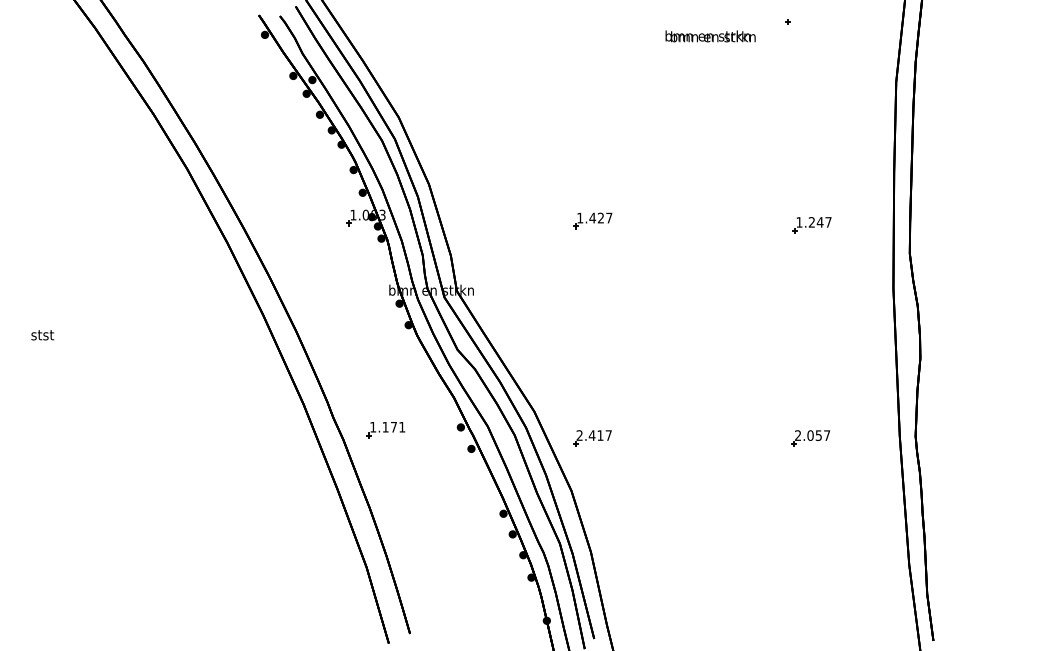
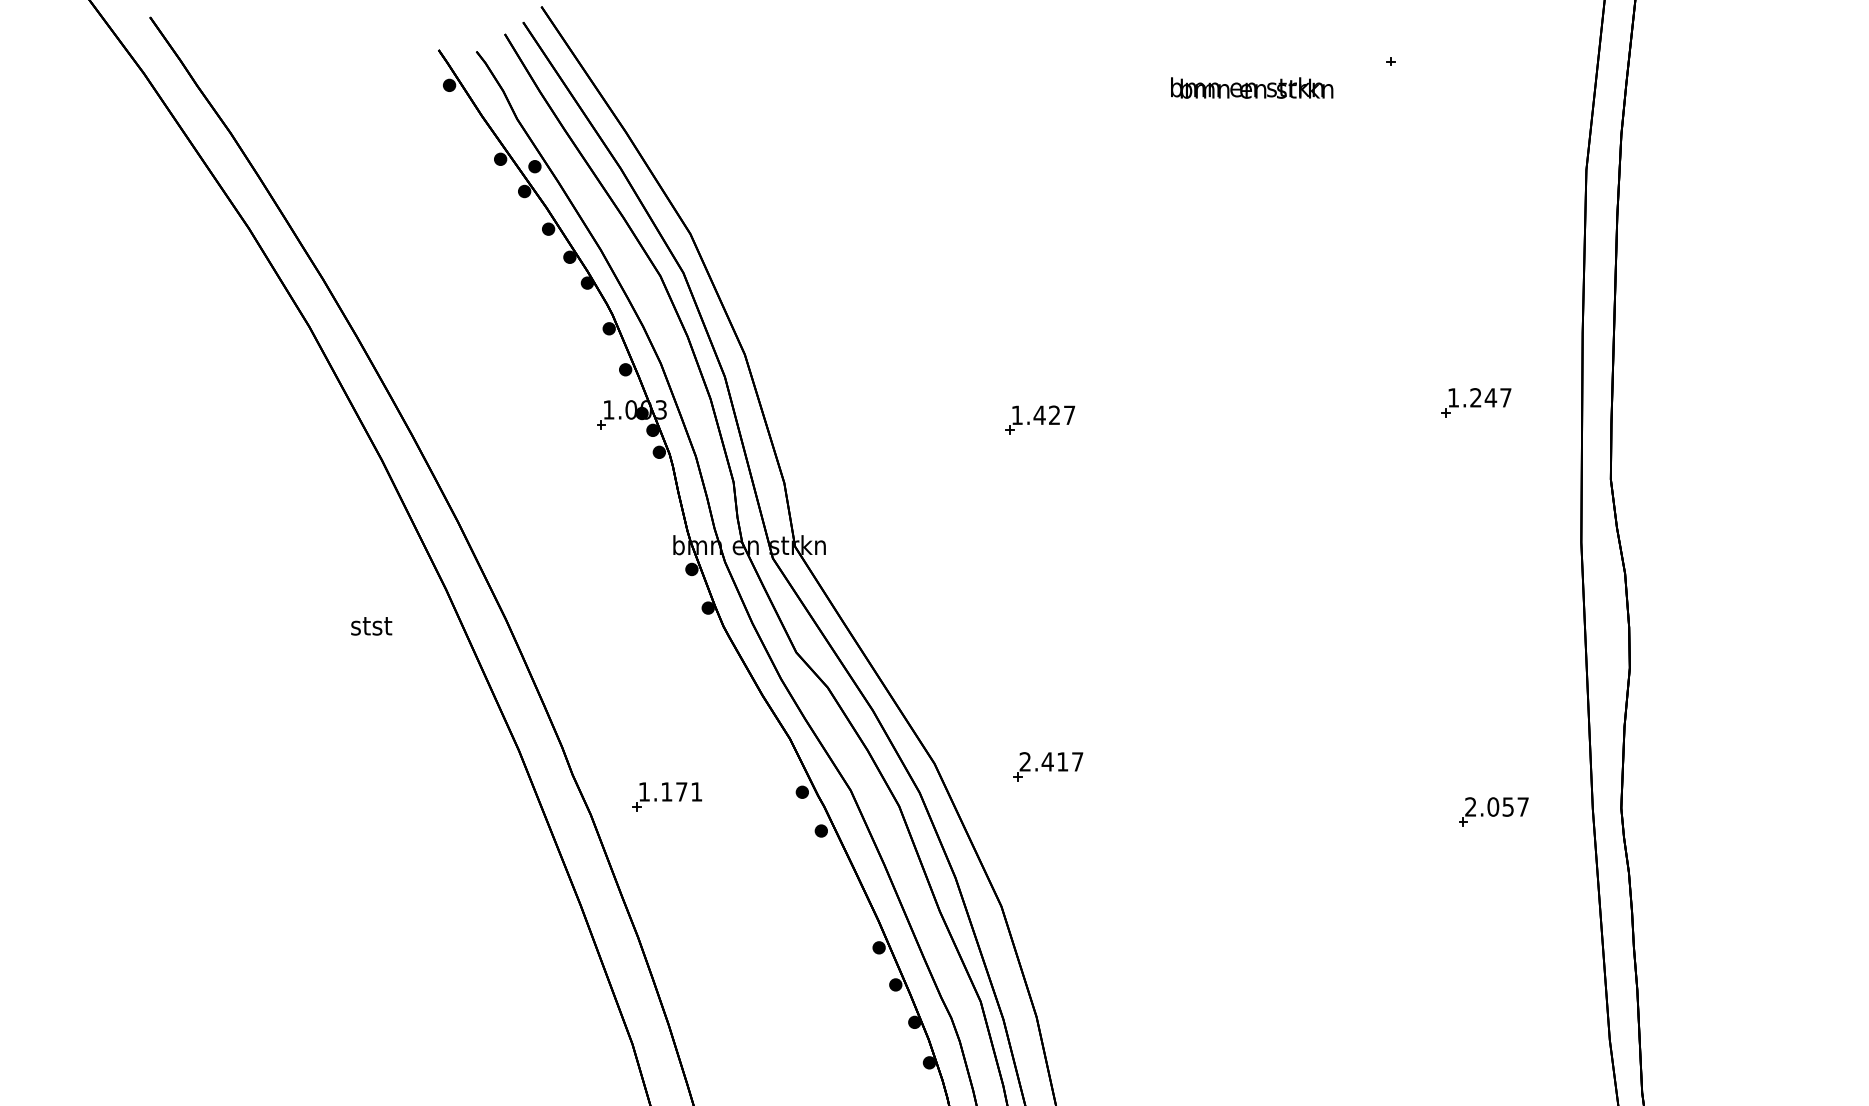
part: (811, 225) -> (1475, 403), moved
text: (42, 335) -> (371, 626), moved
part: (592, 438) -> (1048, 767), moved
part: (810, 438) -> (1493, 812), moved

